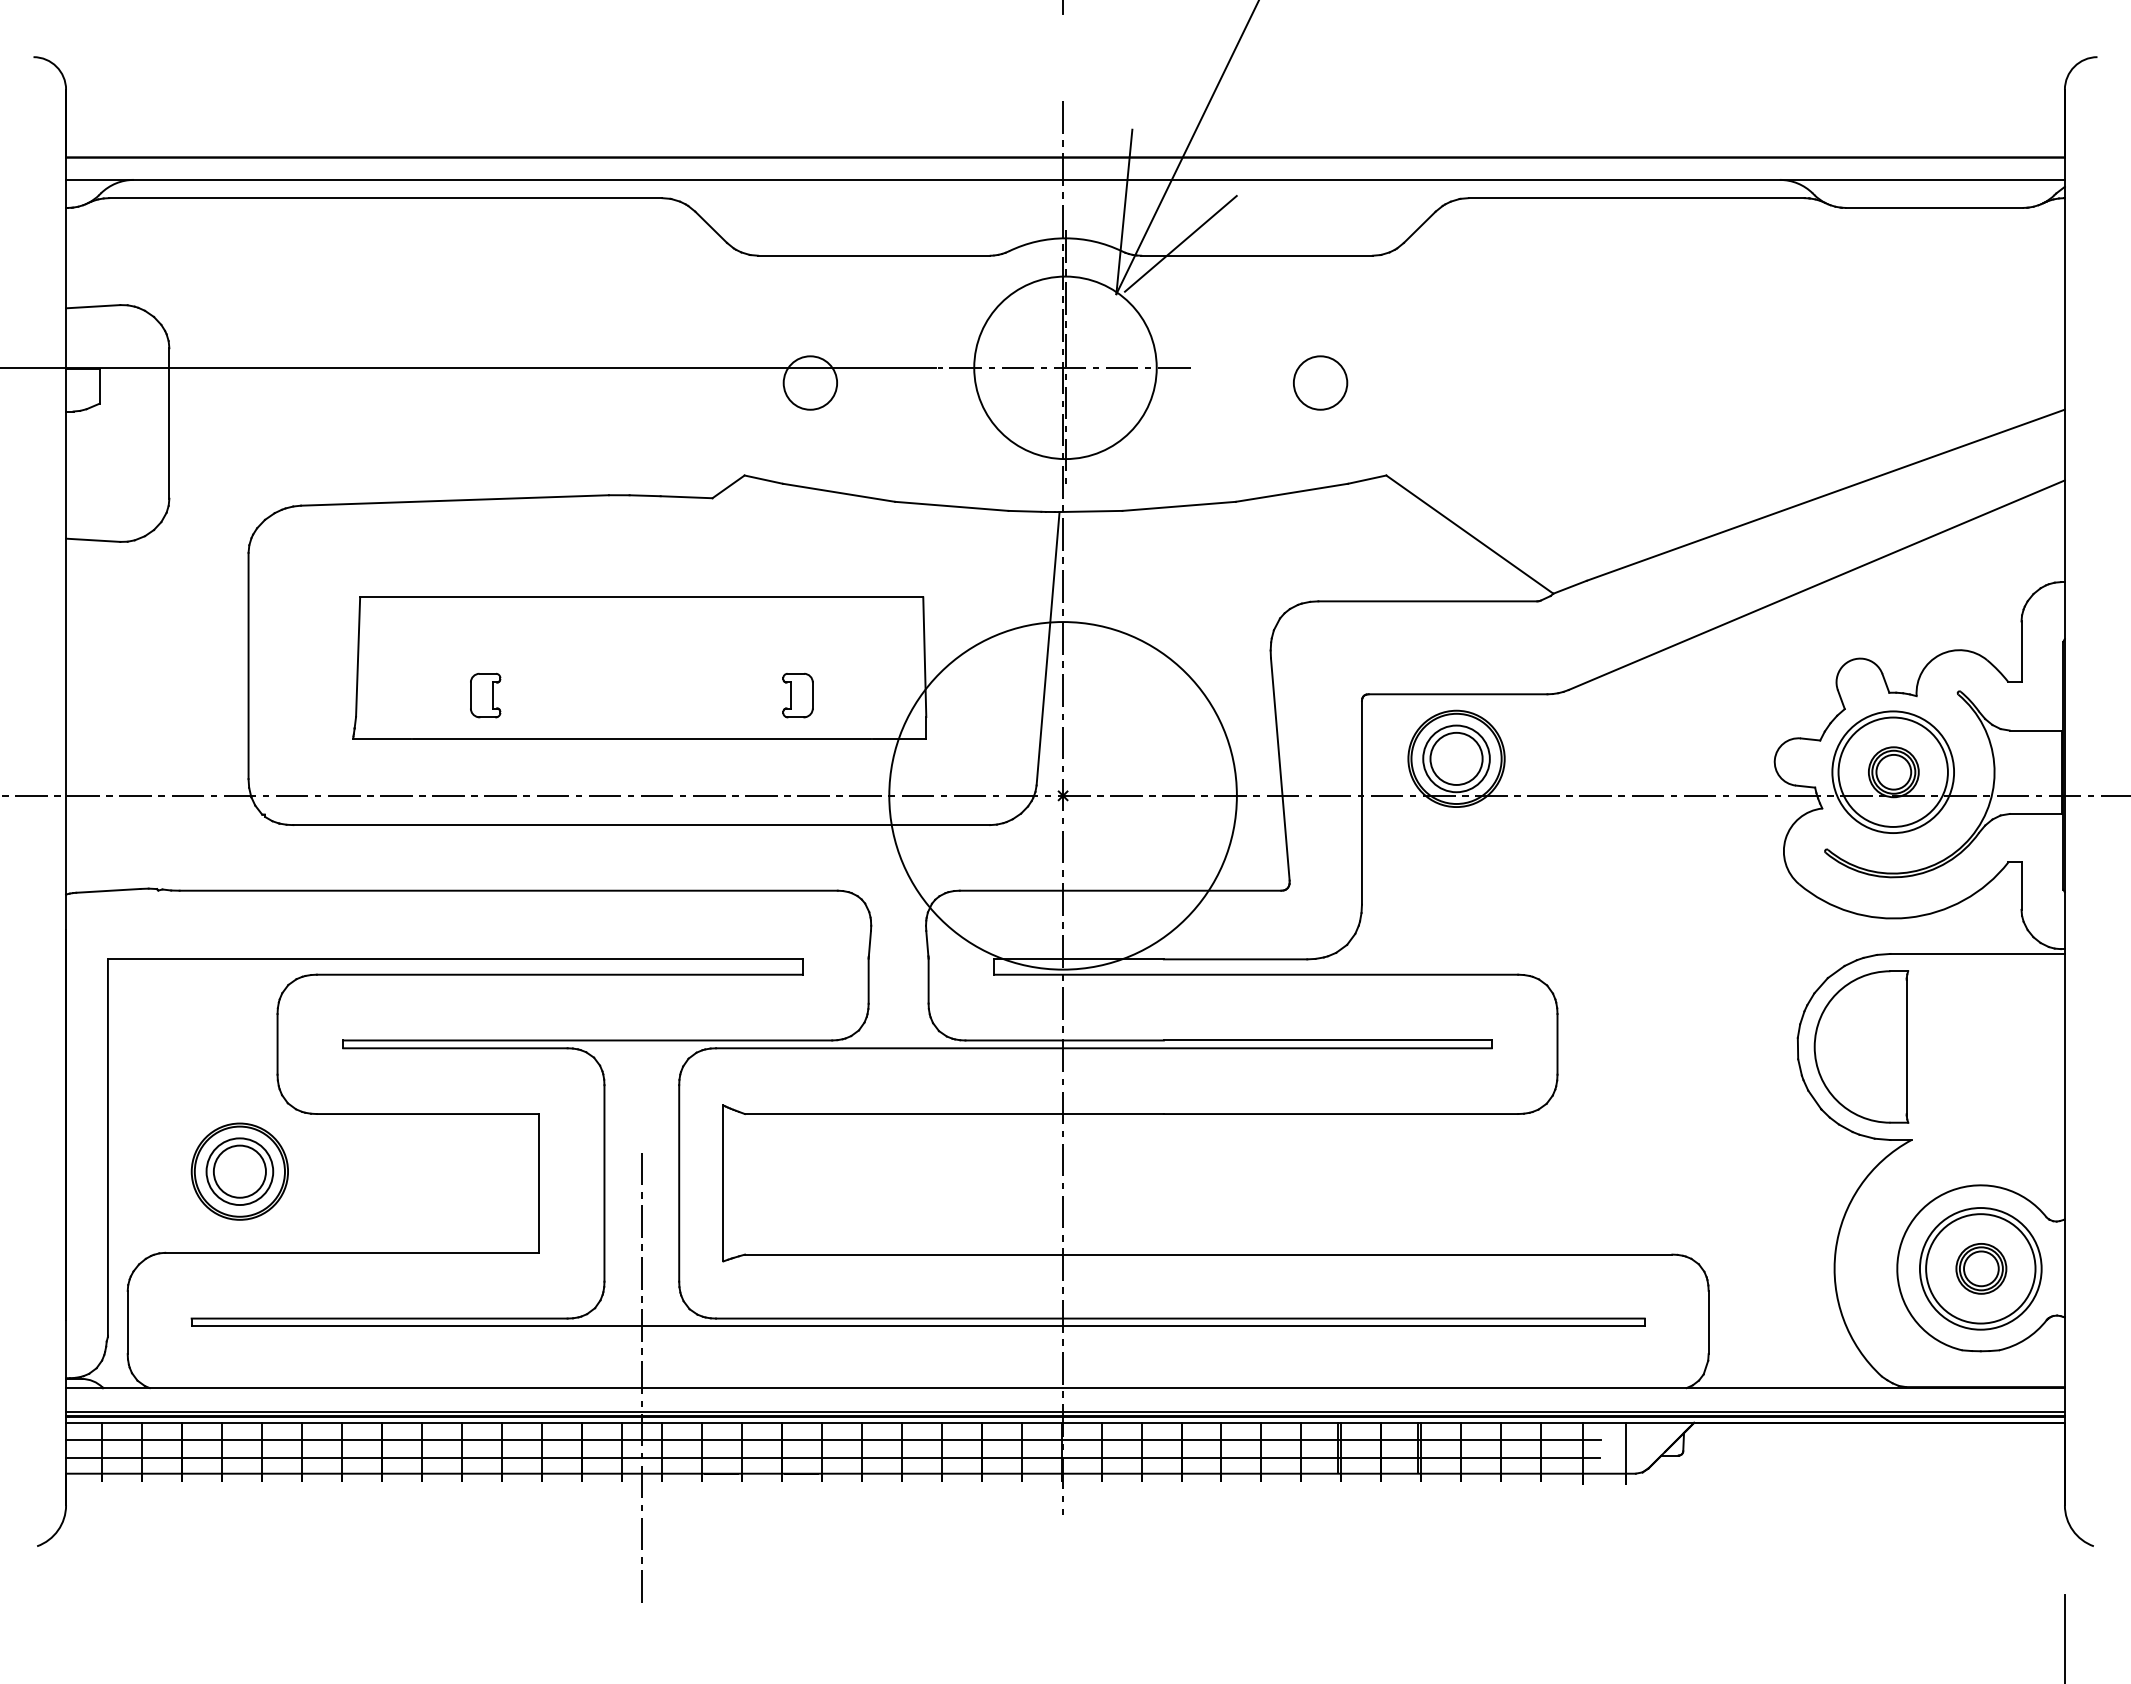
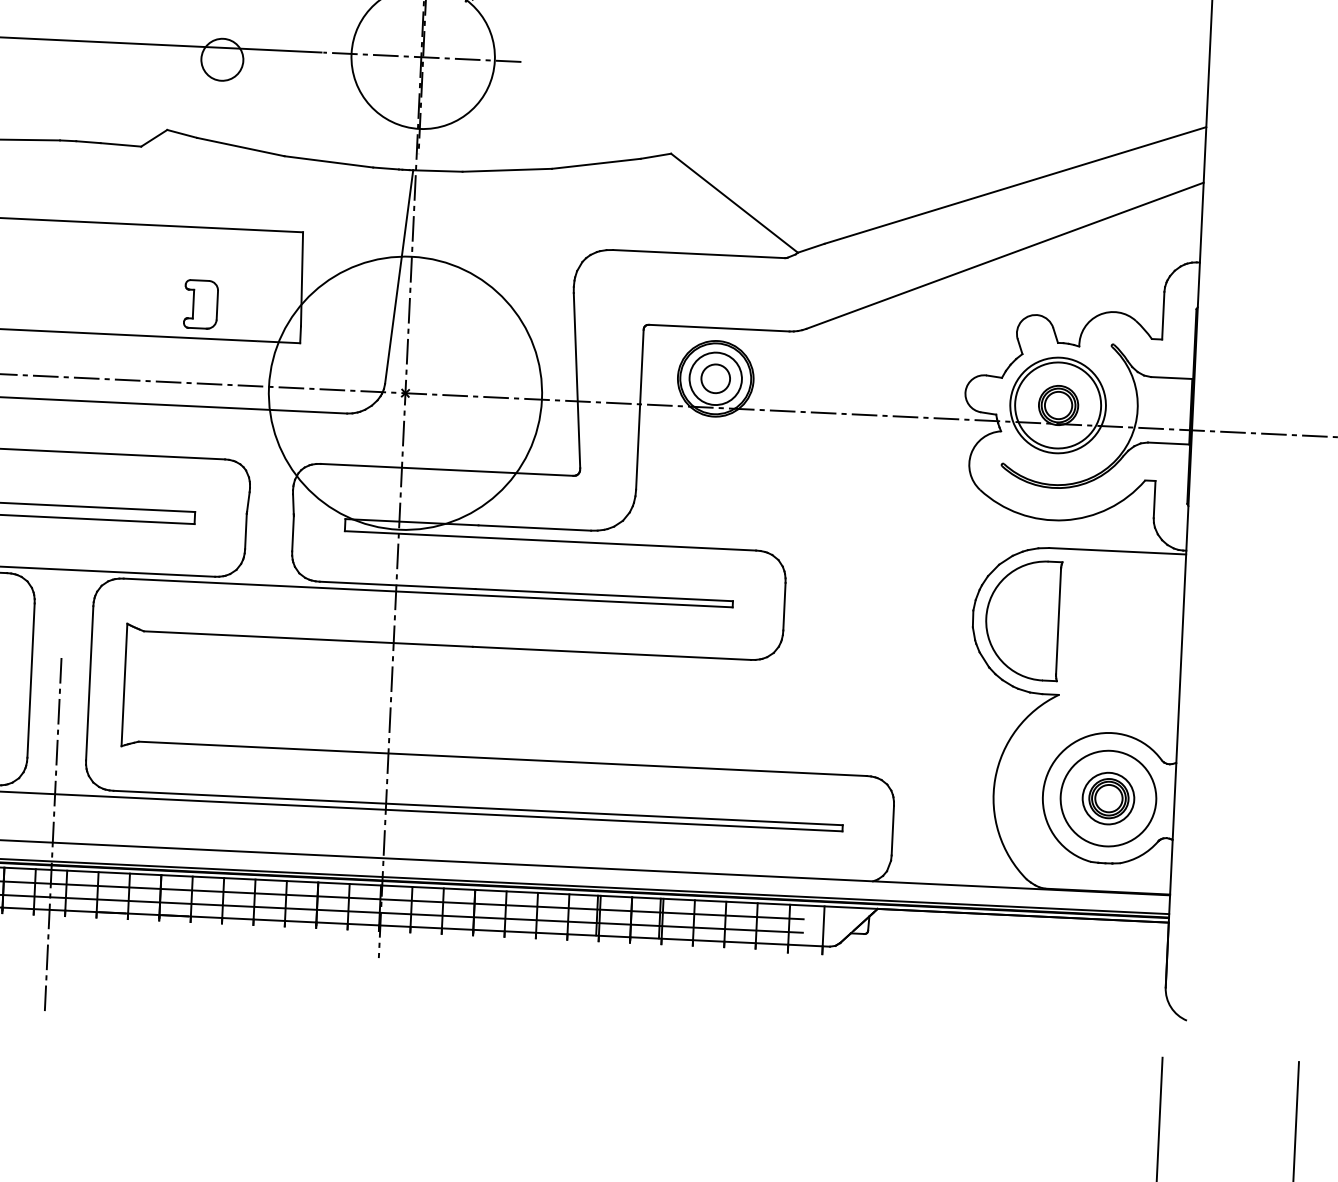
circle: (1320, 382) -> (622, 78), removed
part: (797, 695) -> (200, 304), size x1.4
circle: (1456, 758) -> (715, 378), size x0.7
circle: (1980, 1268) -> (1108, 798), size x0.6

